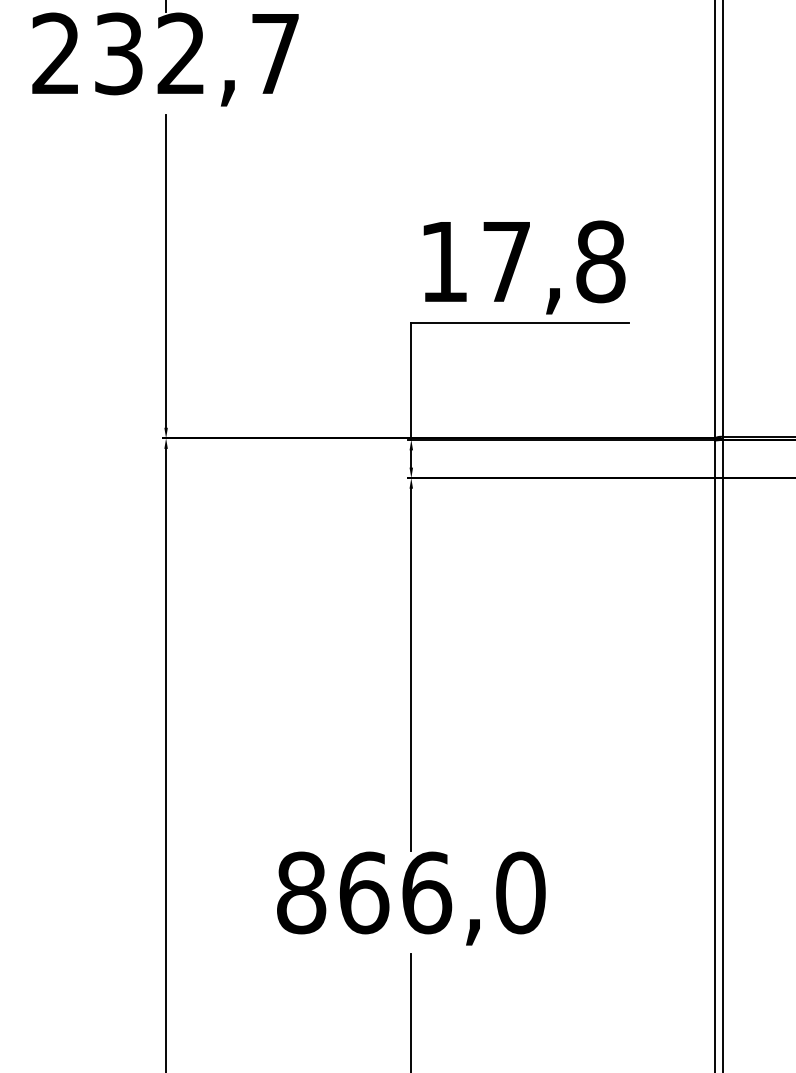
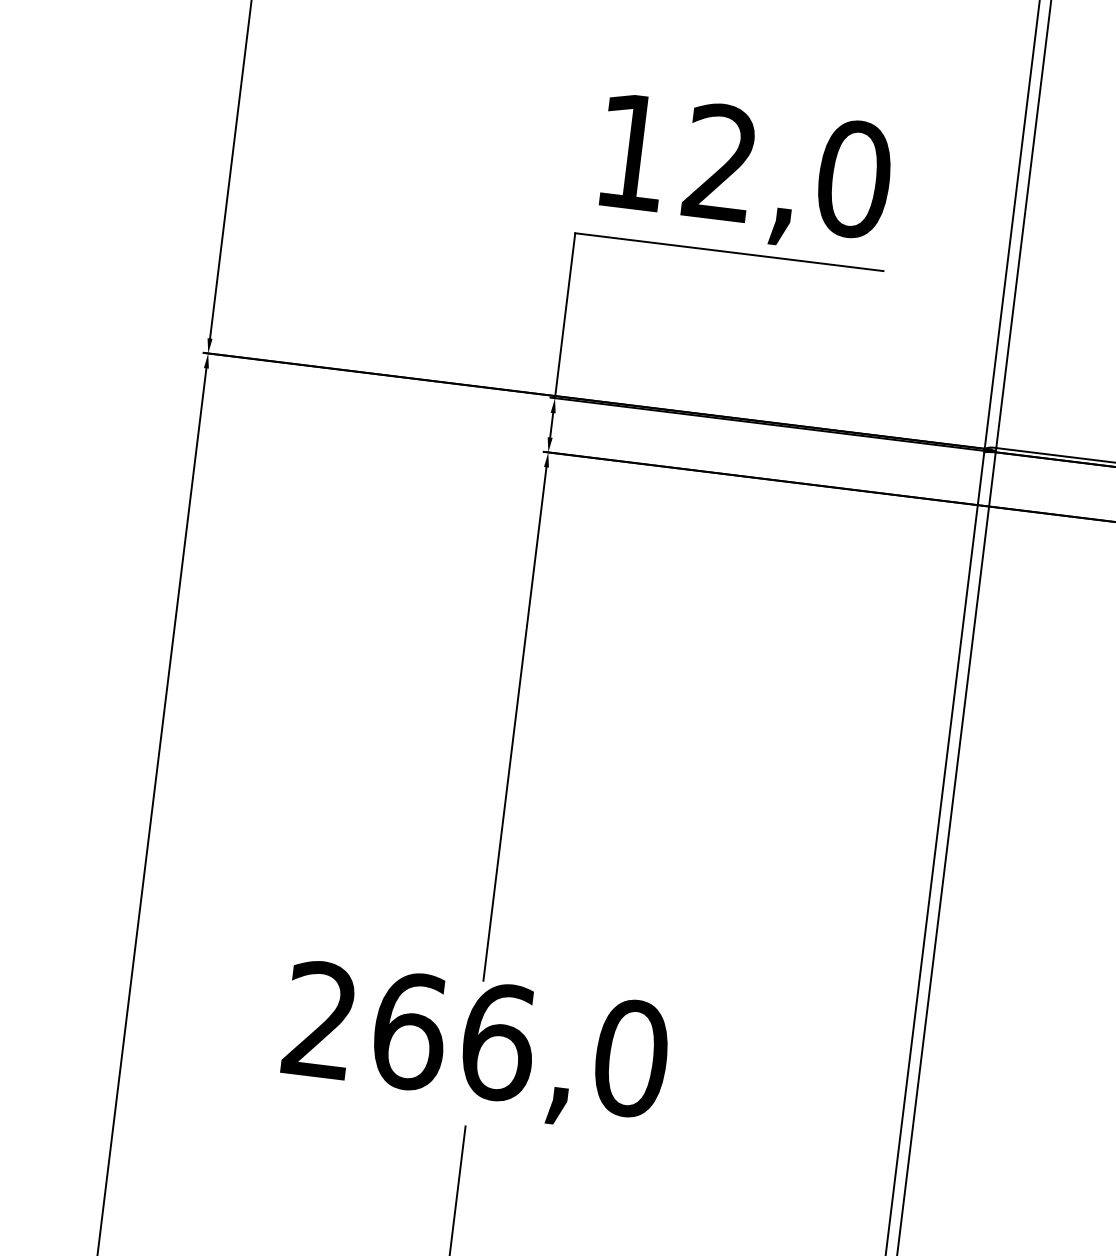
text: (553, 261) -> (787, 170), 17,8 -> 12,0
text: (301, 892) -> (320, 1019), 866,0 -> 266,0

